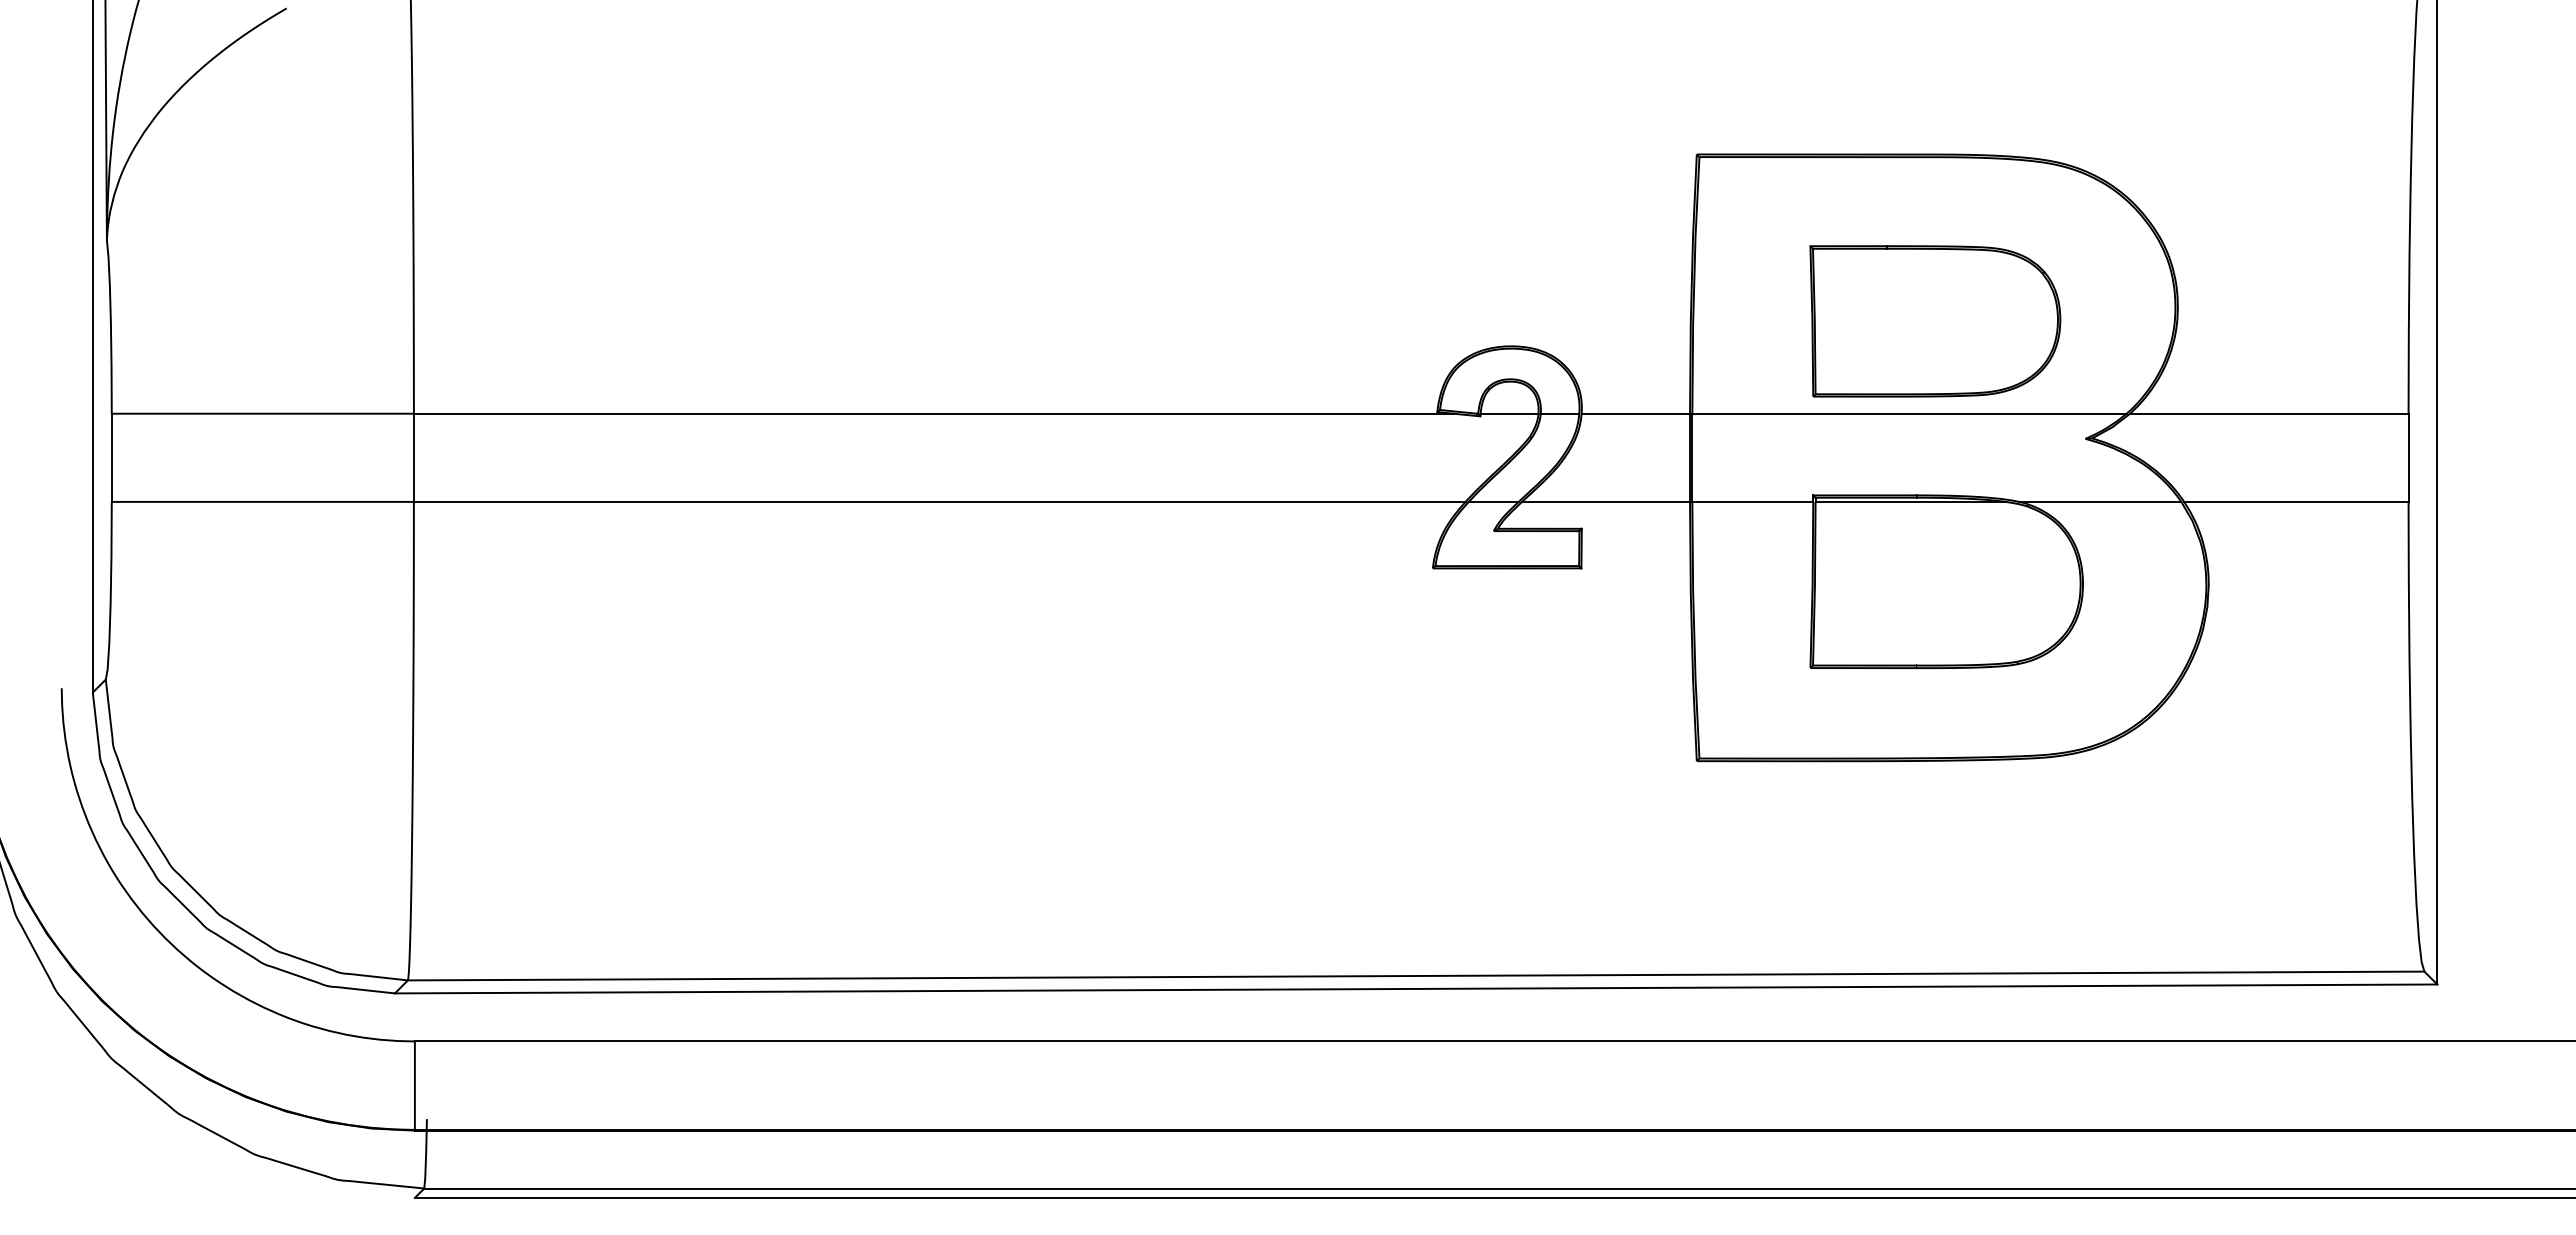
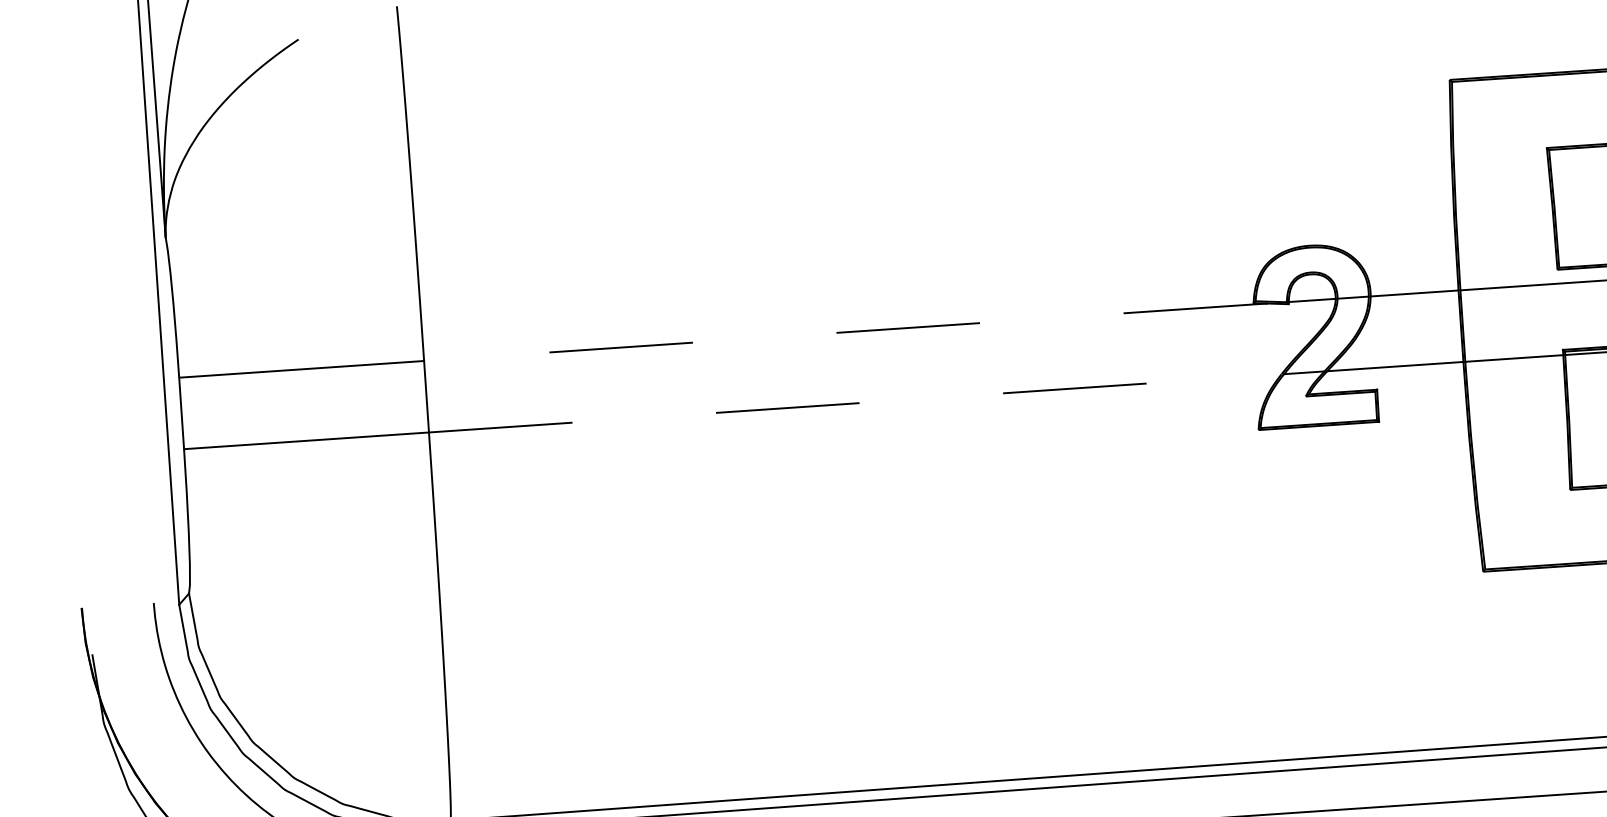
line: (933, 413) -> (845, 332), solid -> dashed
line: (939, 501) -> (855, 403), solid -> dashed

